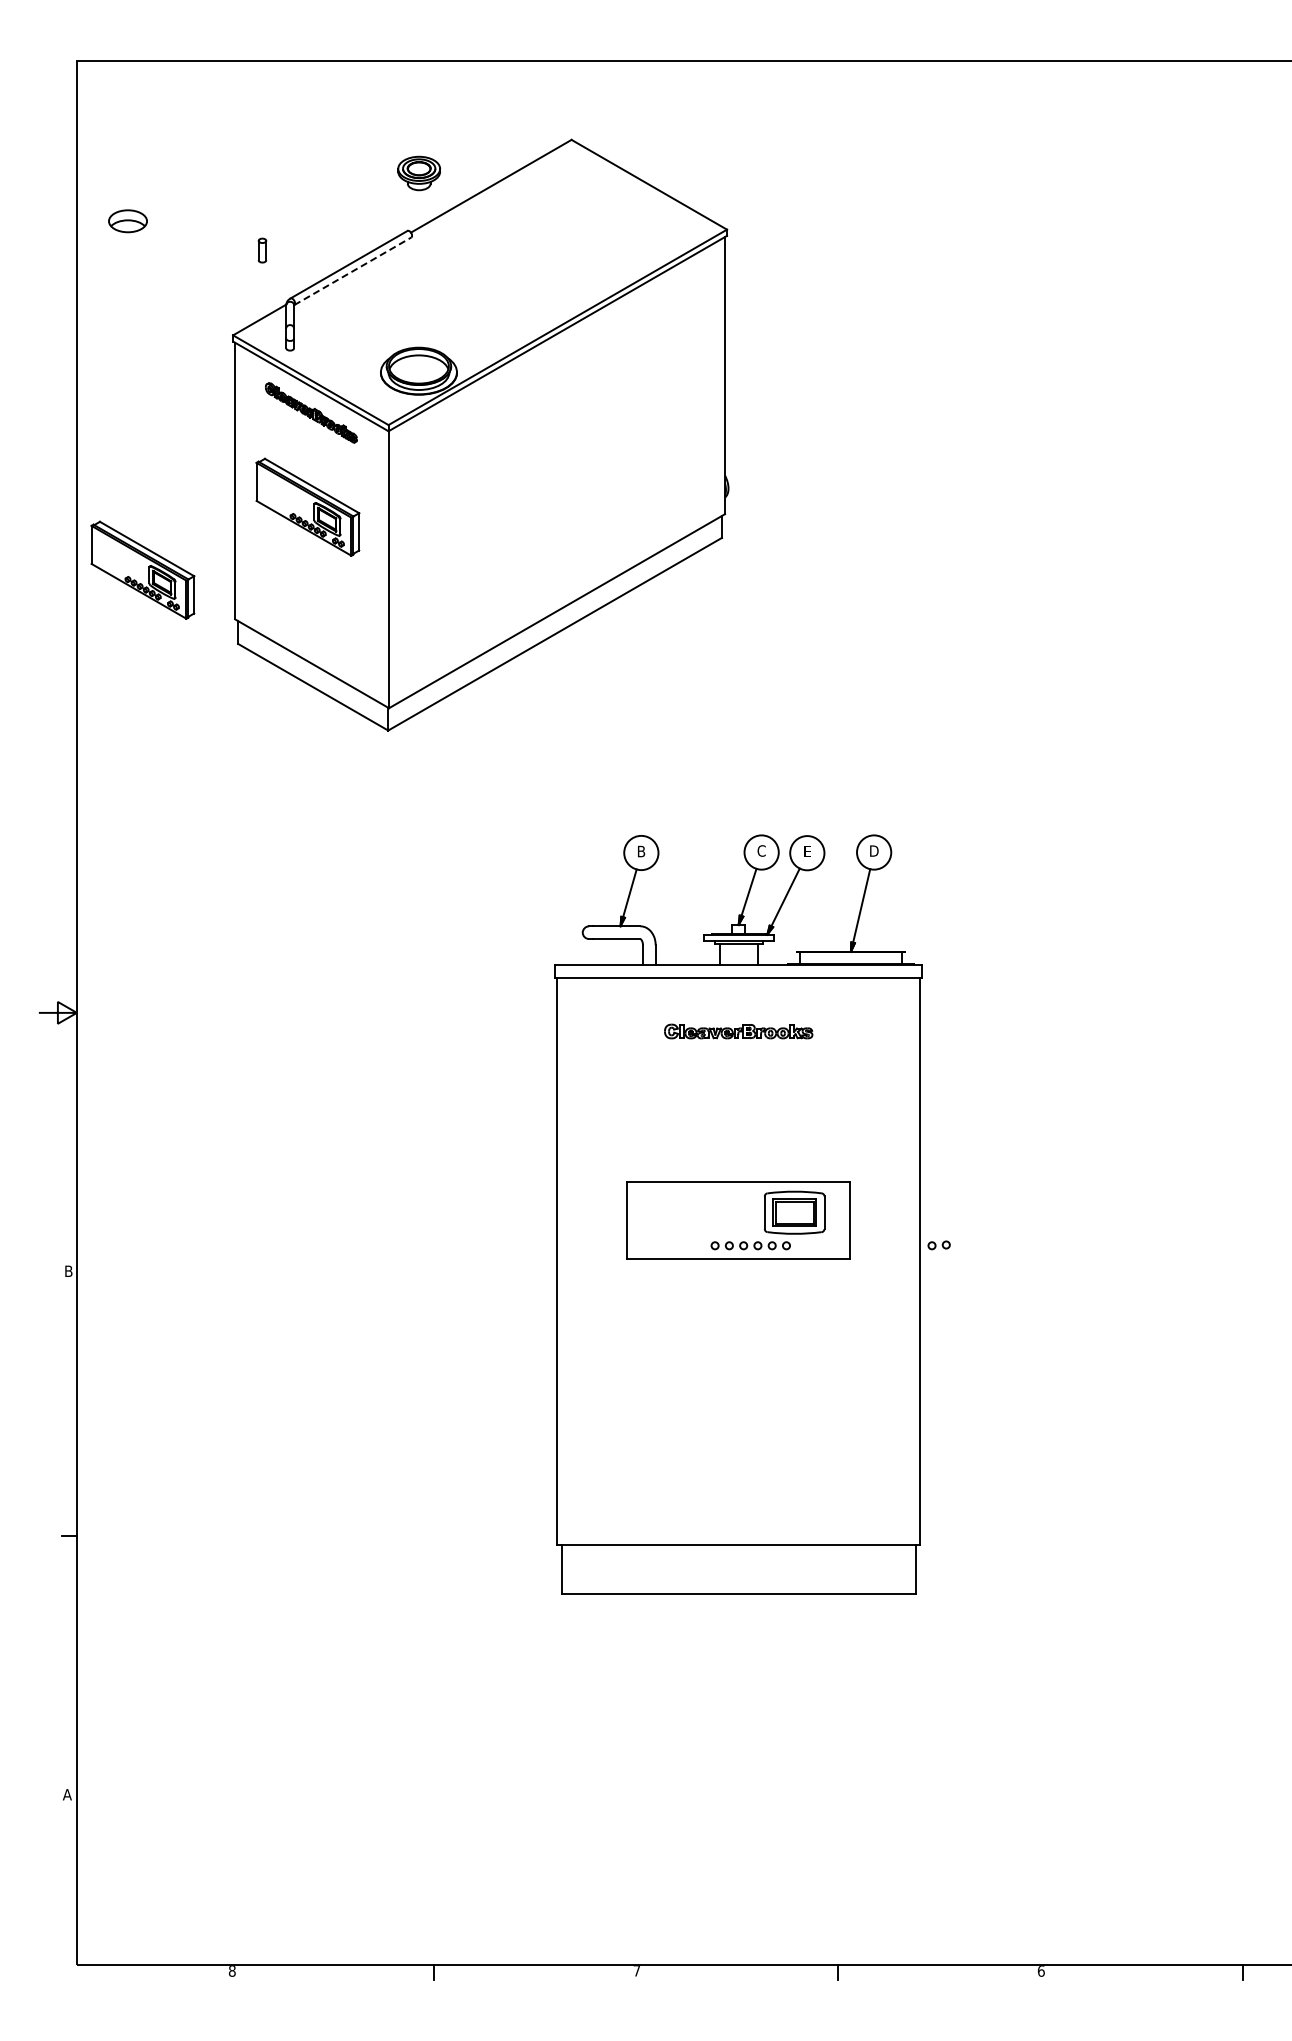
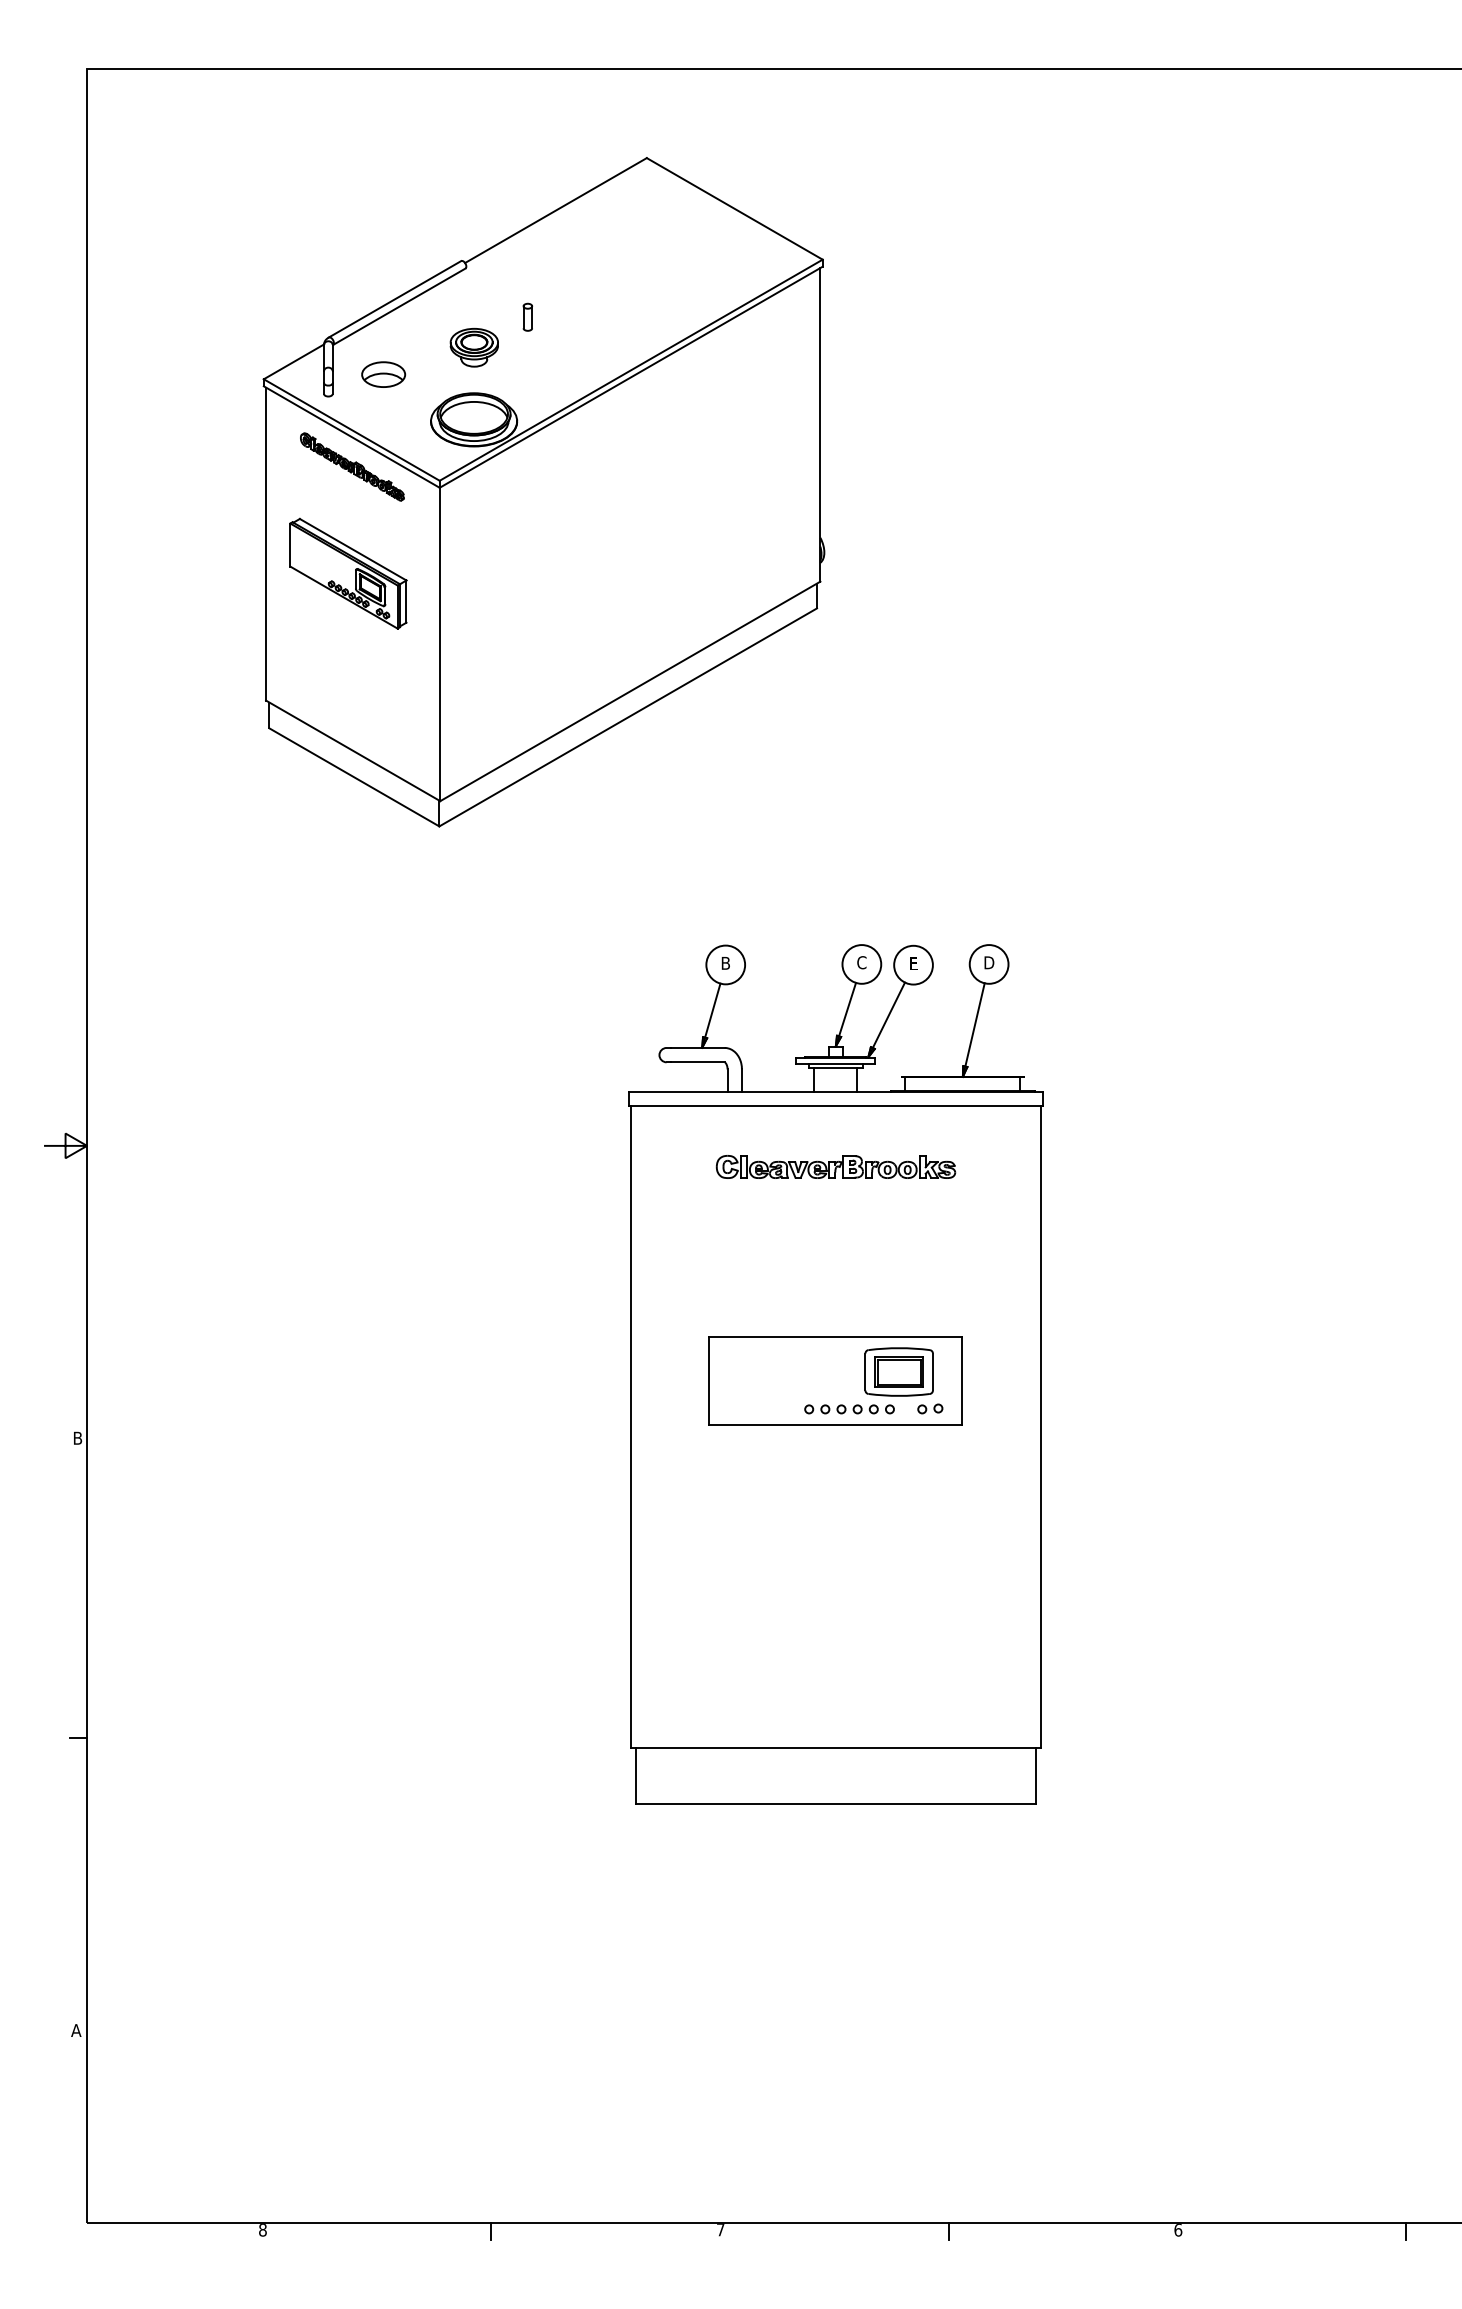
part: (418, 173) -> (473, 347), moved
part: (127, 221) -> (383, 374), moved
part: (262, 250) -> (527, 317), moved
line: (352, 271) -> (398, 307), dashed -> solid
part: (142, 569) -> (161, 644), removed
part: (738, 1031) -> (835, 1166), size x1.43
part: (938, 1245) -> (929, 1409), moved

